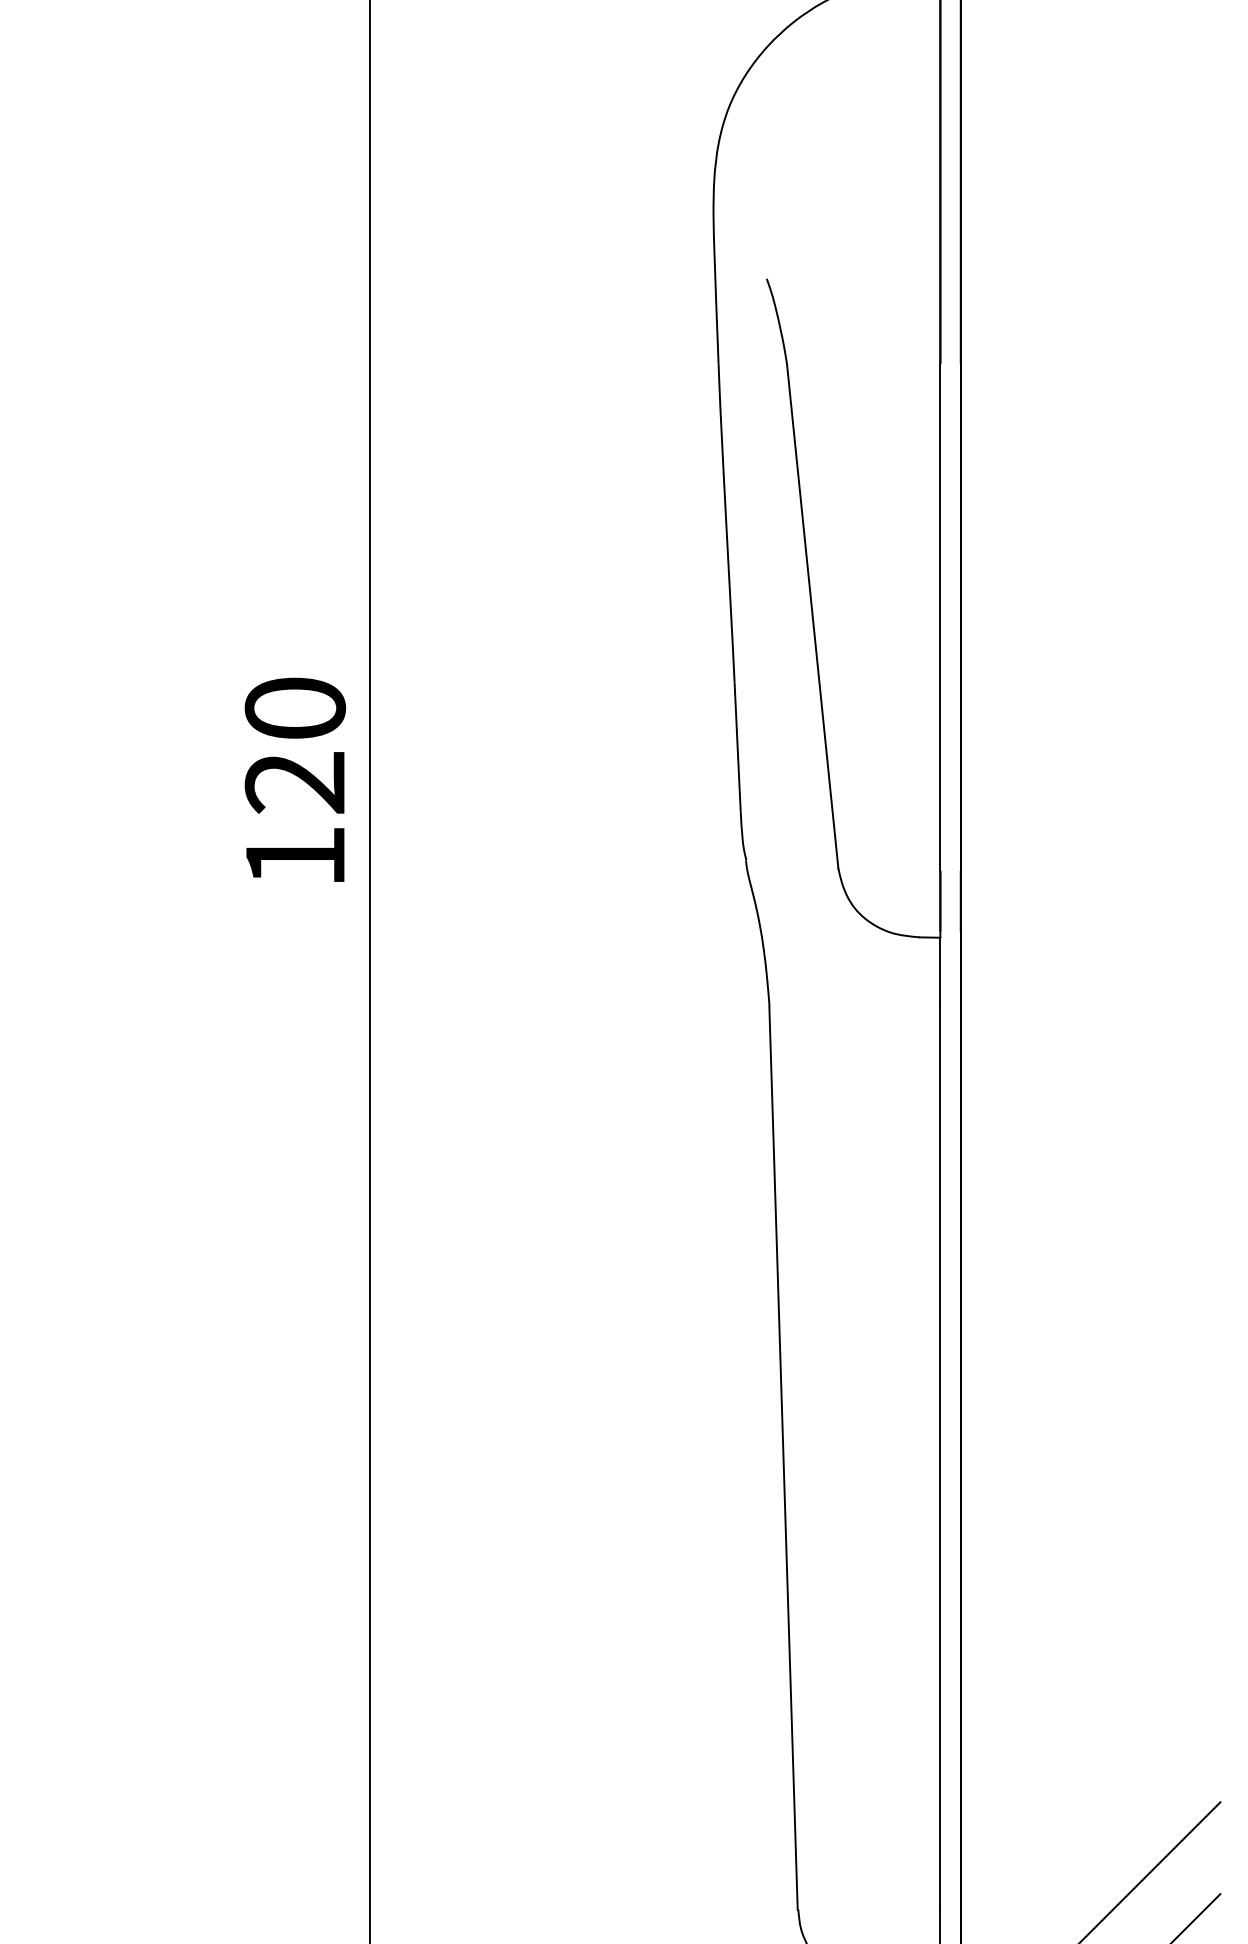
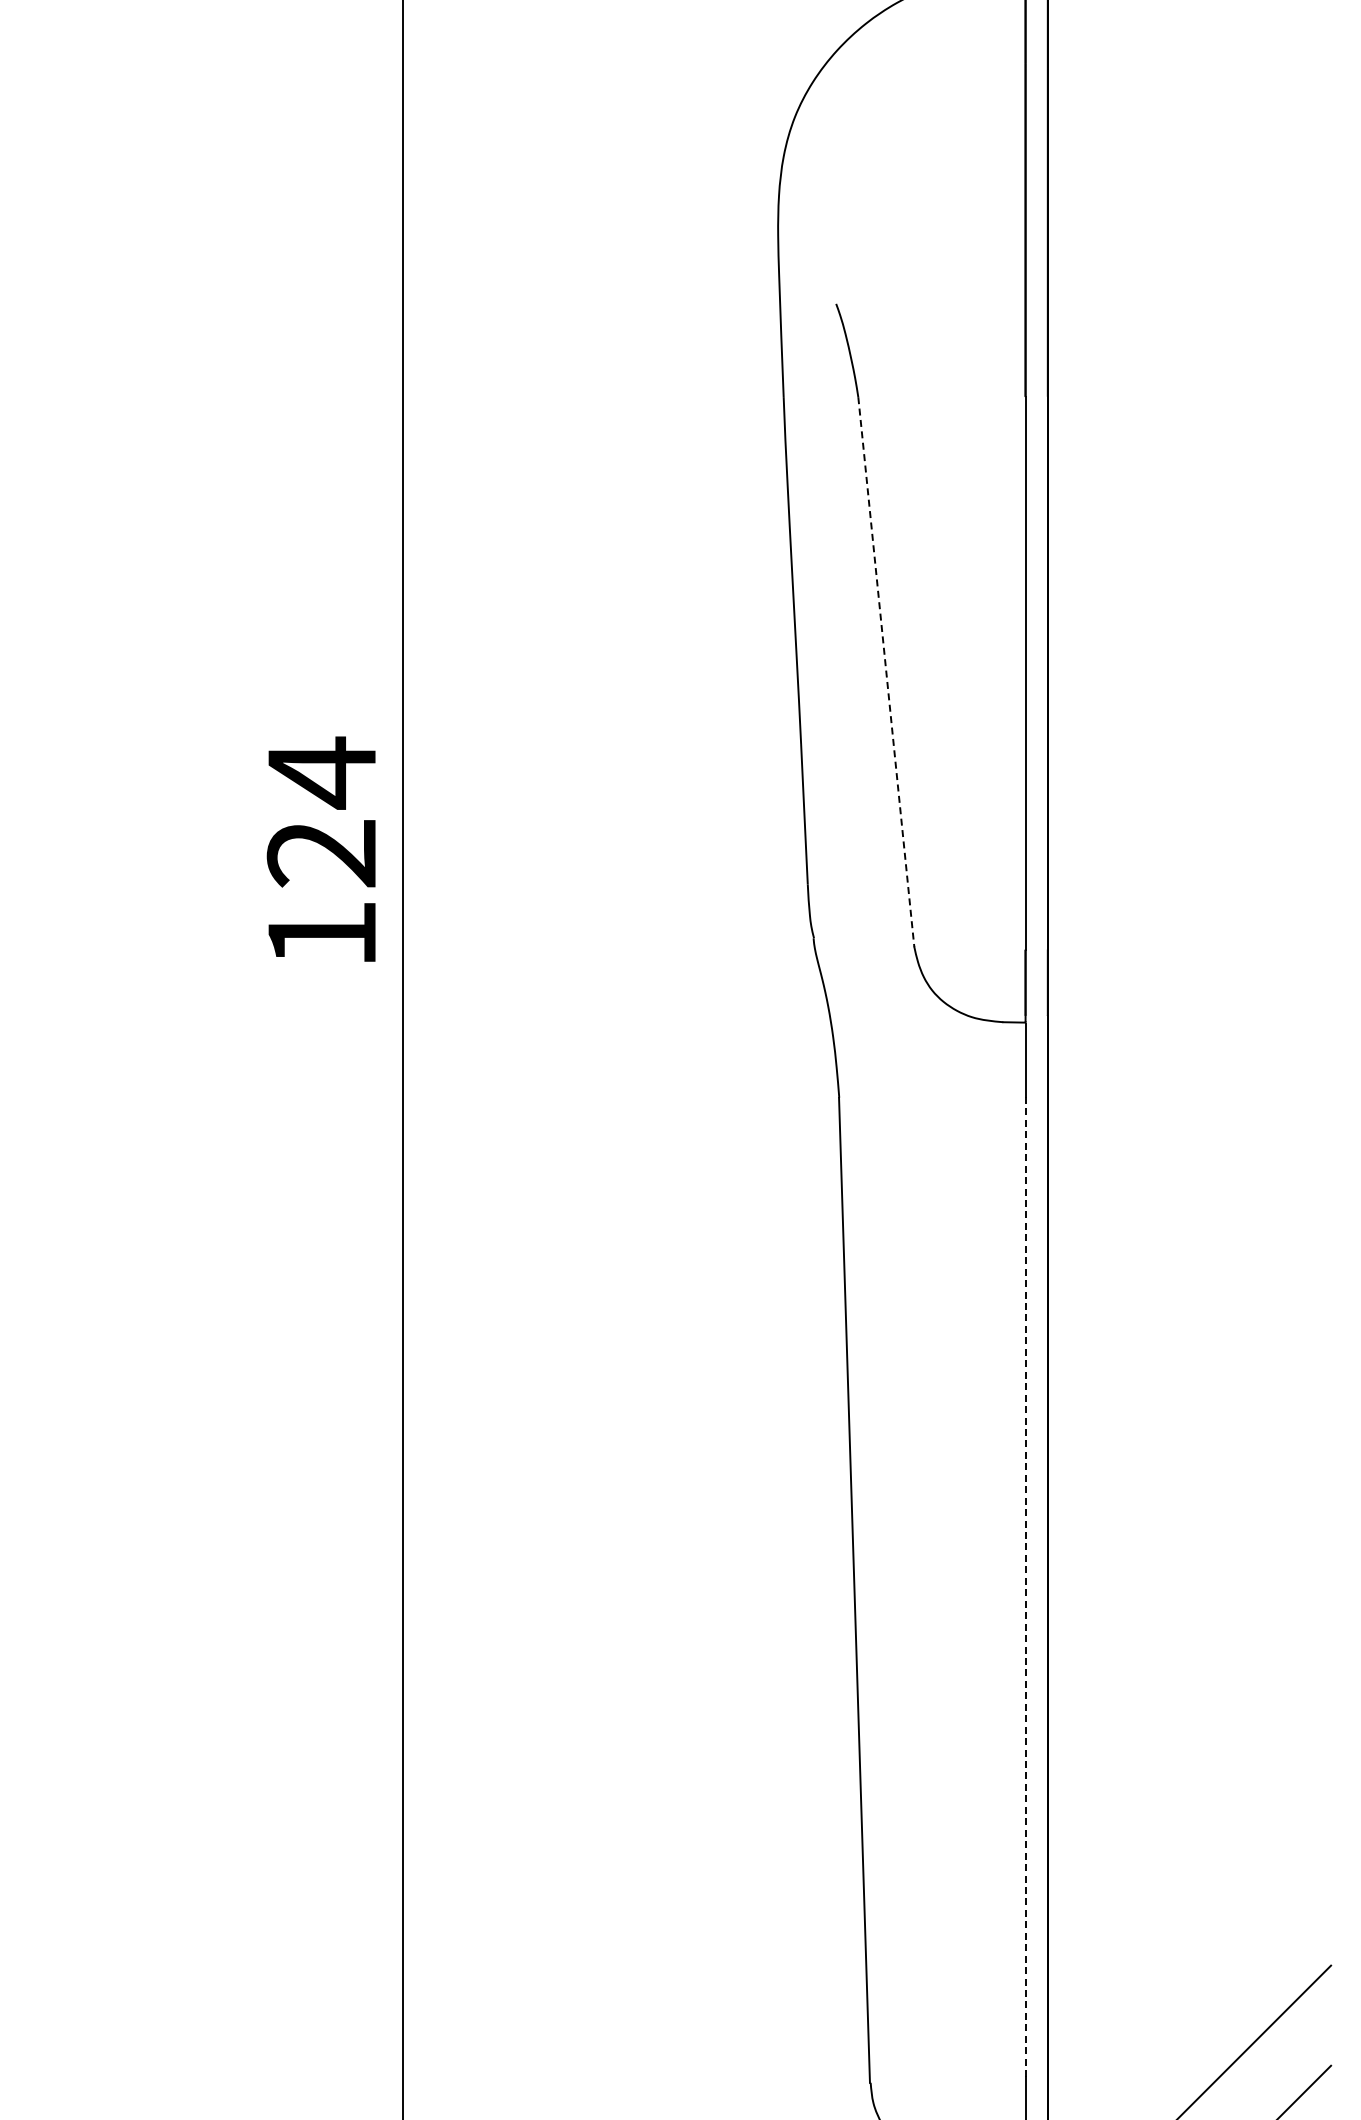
line: (812, 616) -> (886, 672), solid -> dashed
text: (294, 708) -> (321, 772), 120 -> 124
line: (940, 1454) -> (1025, 1586), solid -> dashed

